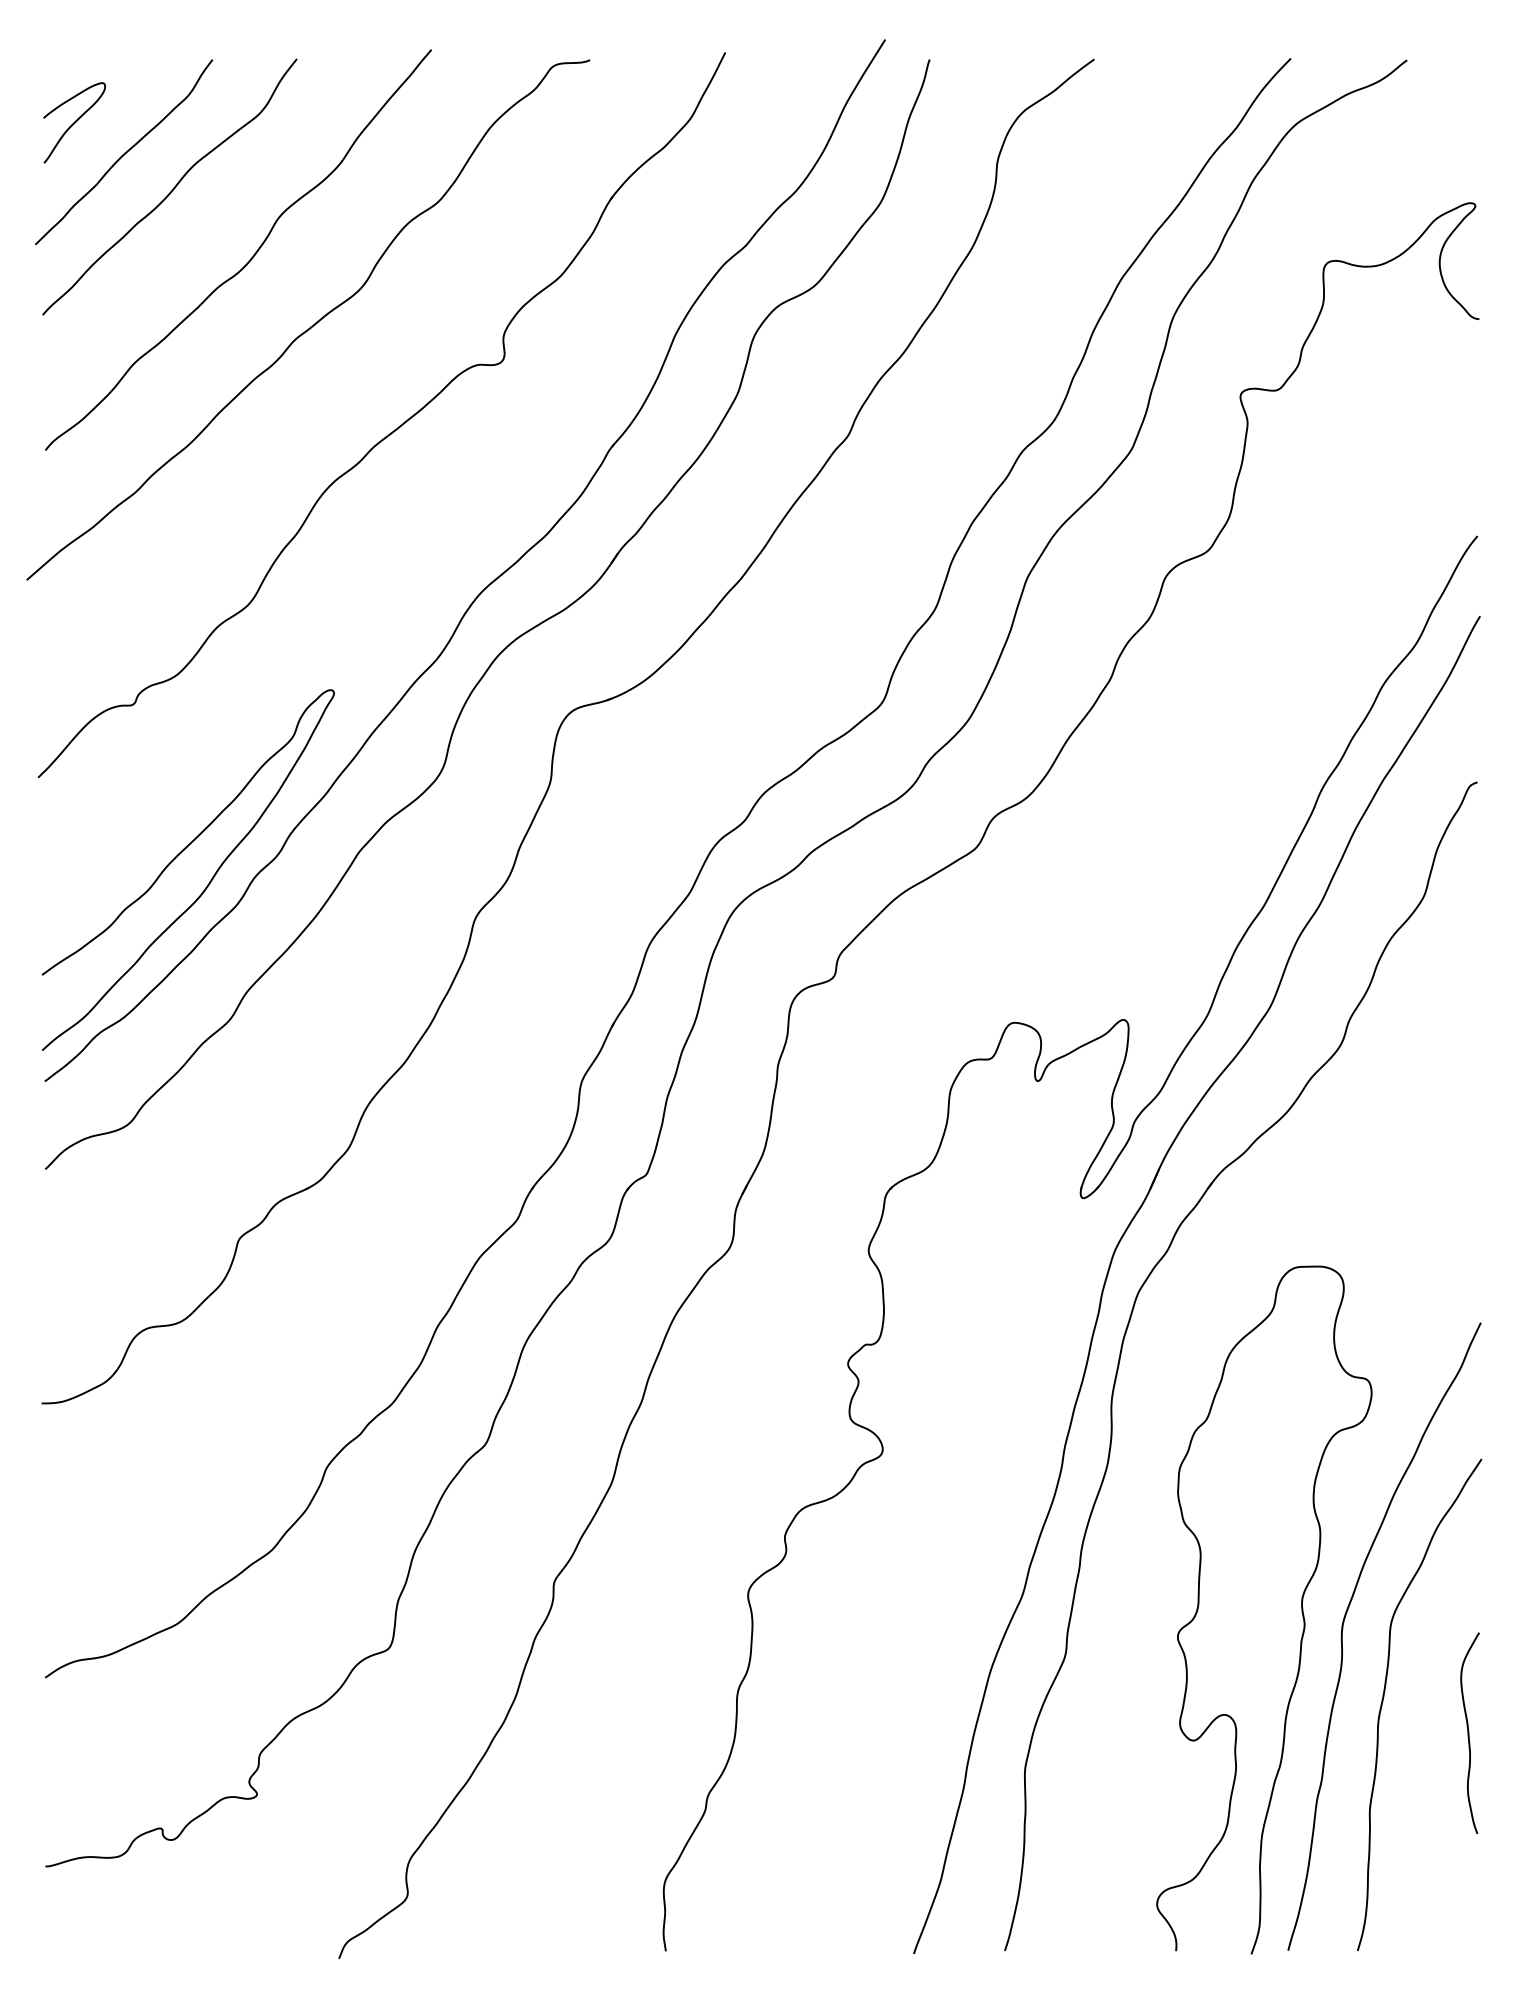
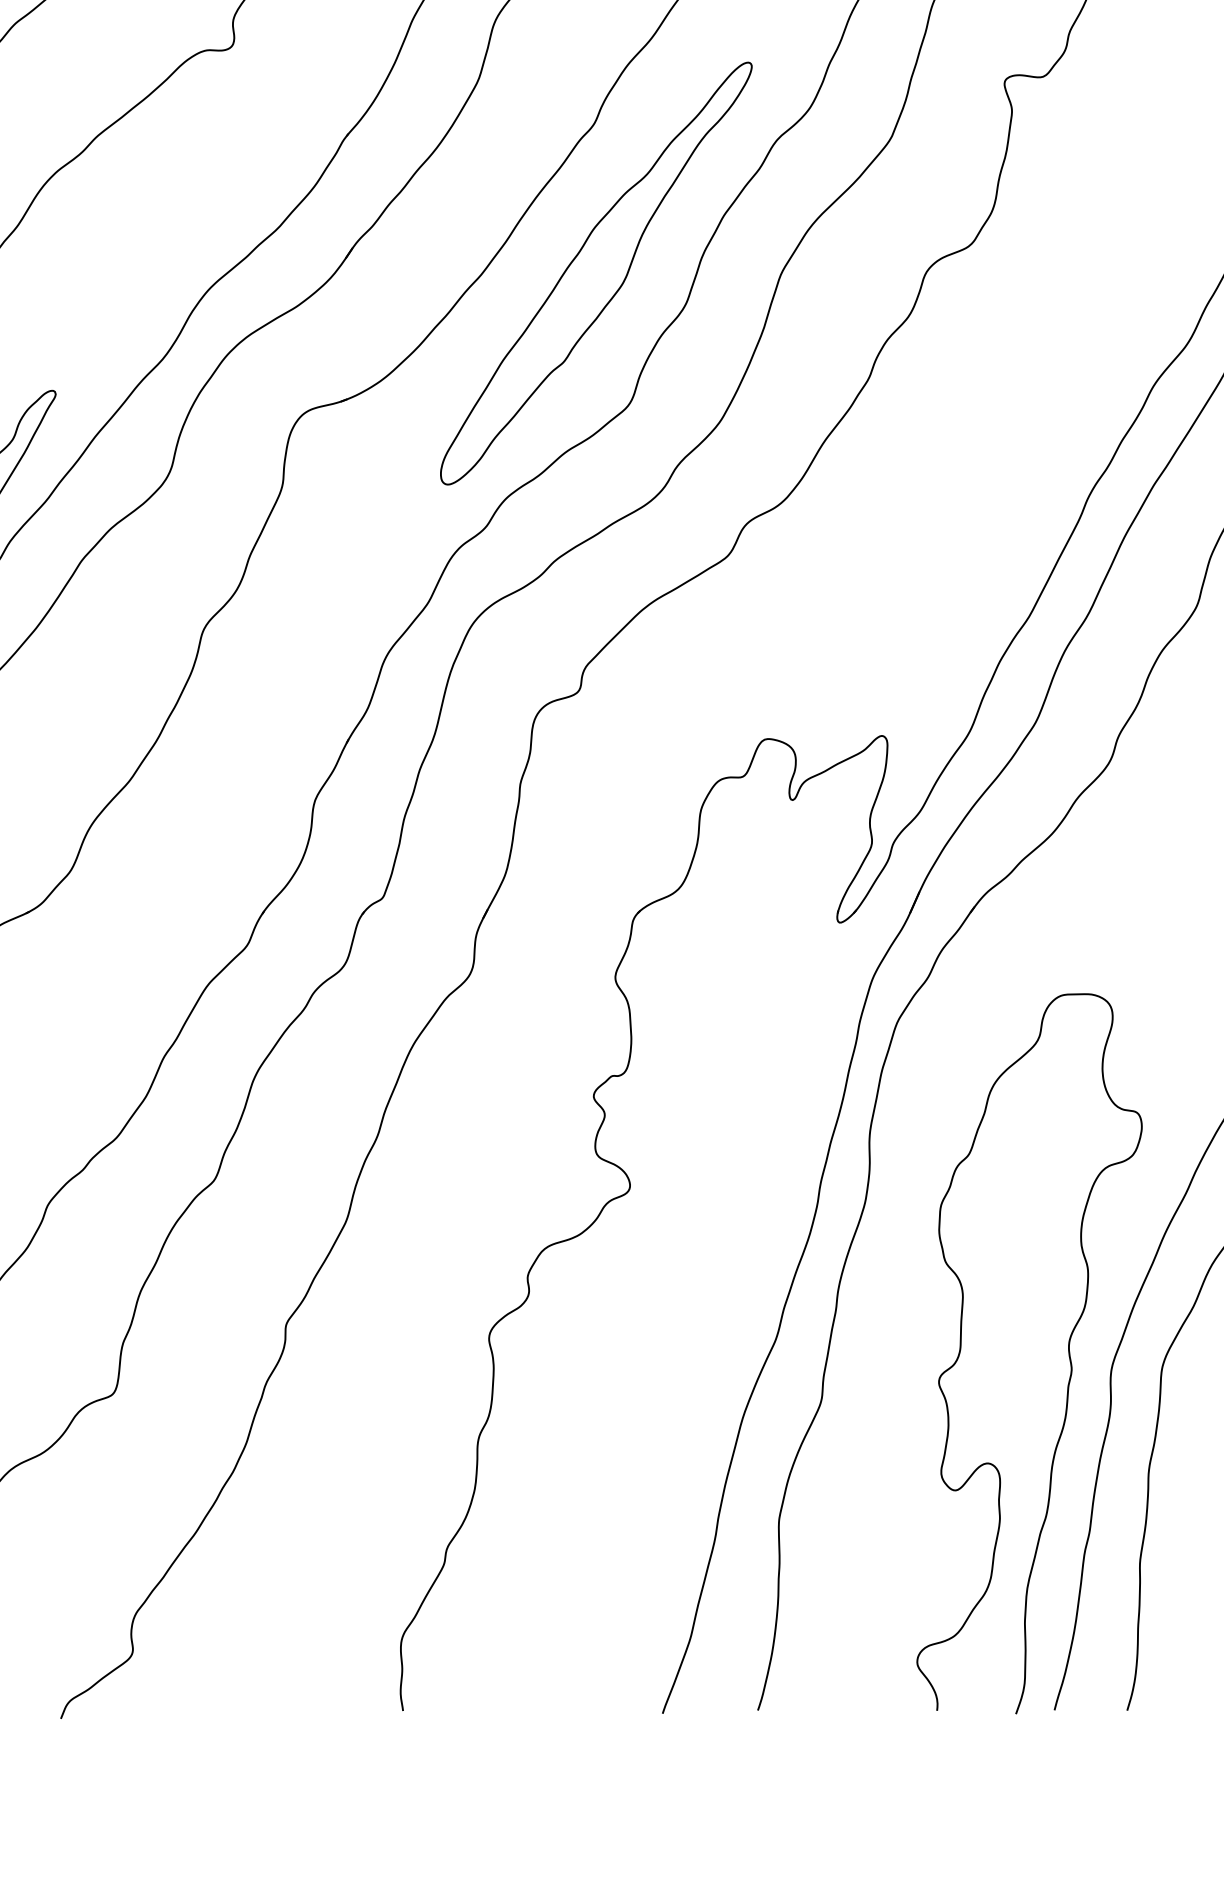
part: (850, 577) -> (596, 272), added

